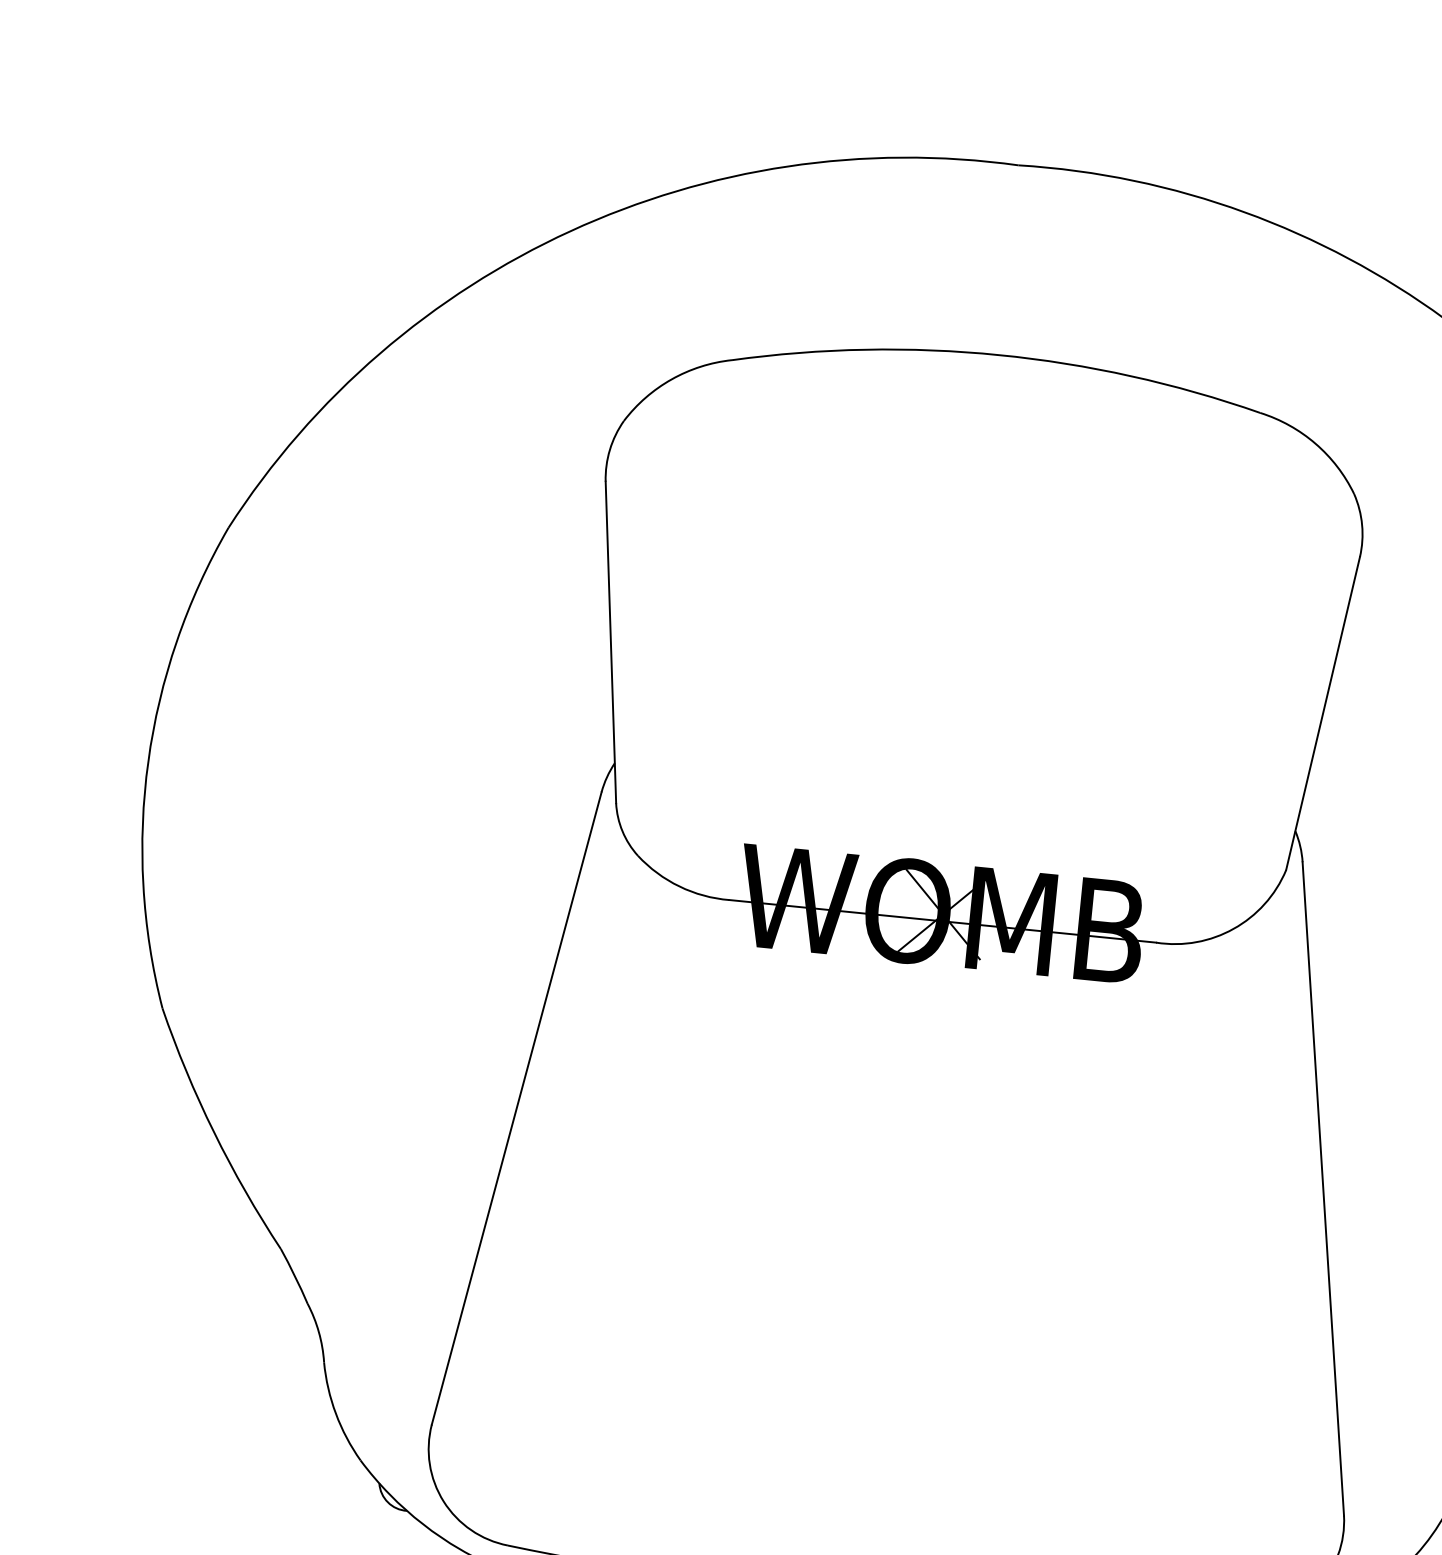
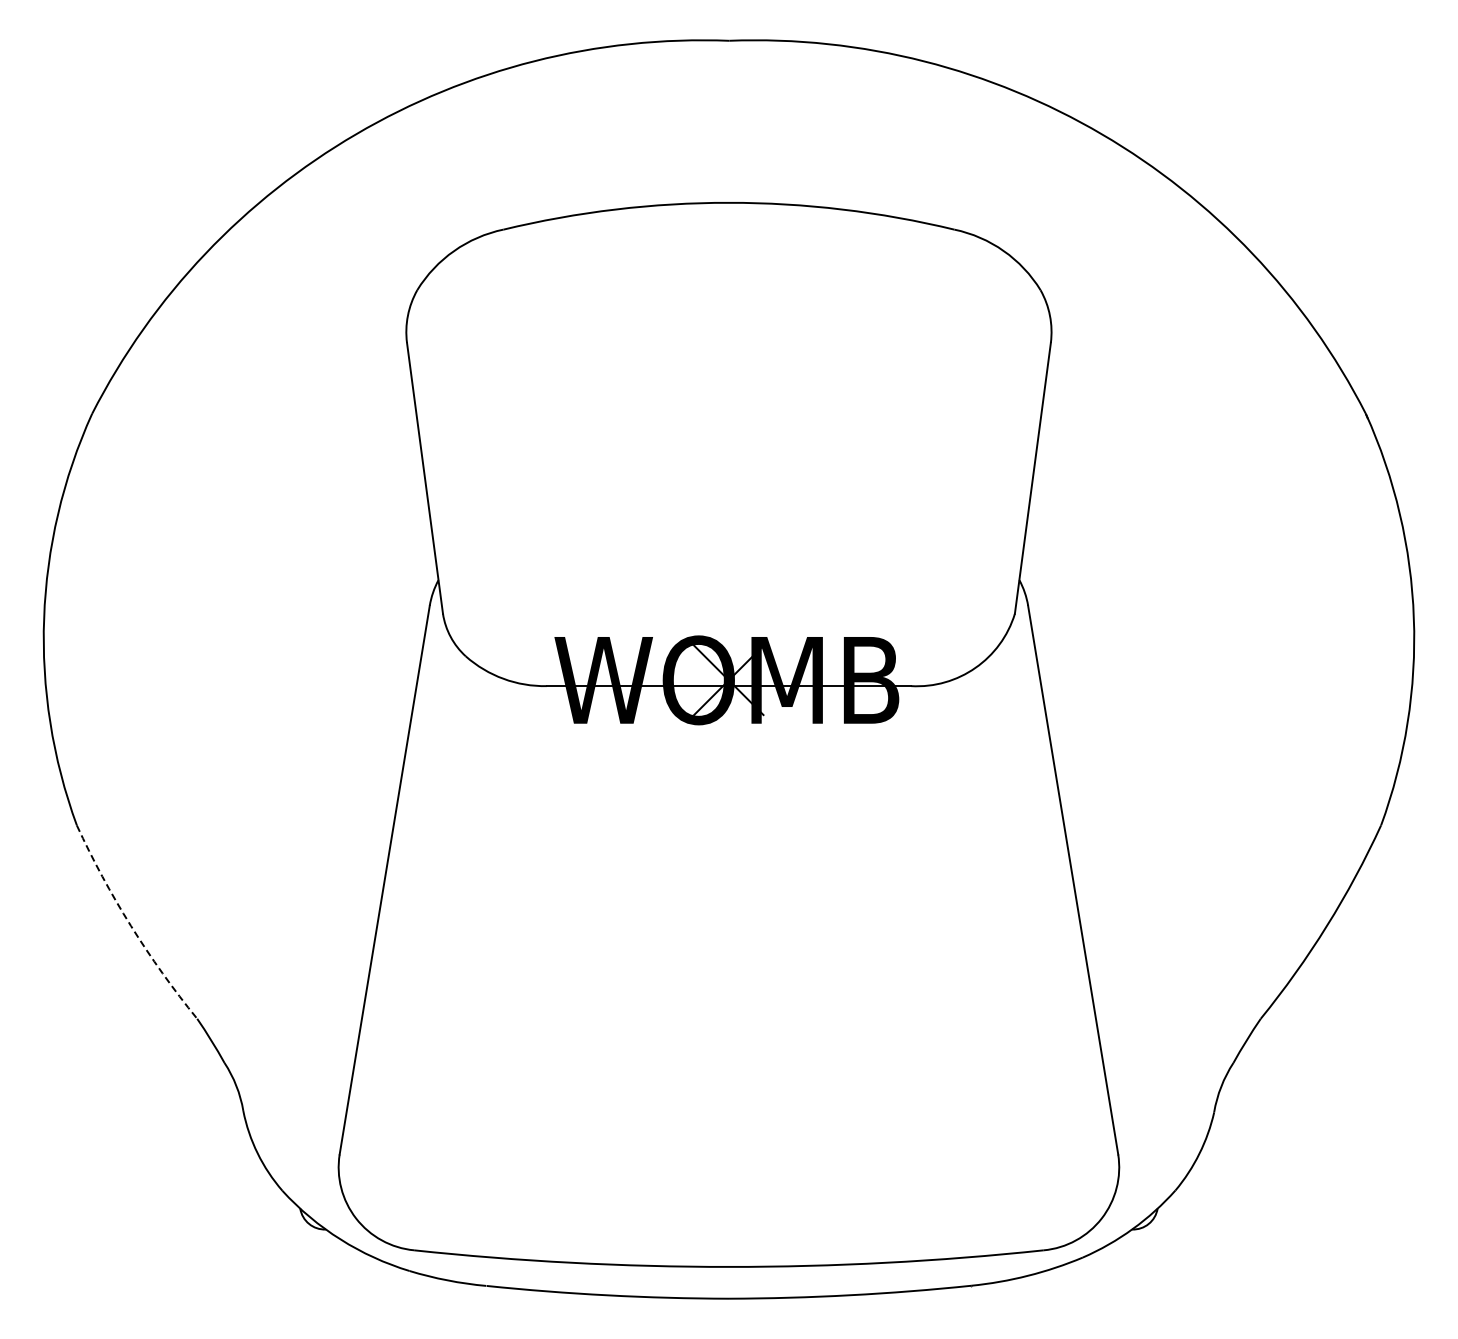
arc: (213, 1131) -> (130, 925), solid -> dashed

